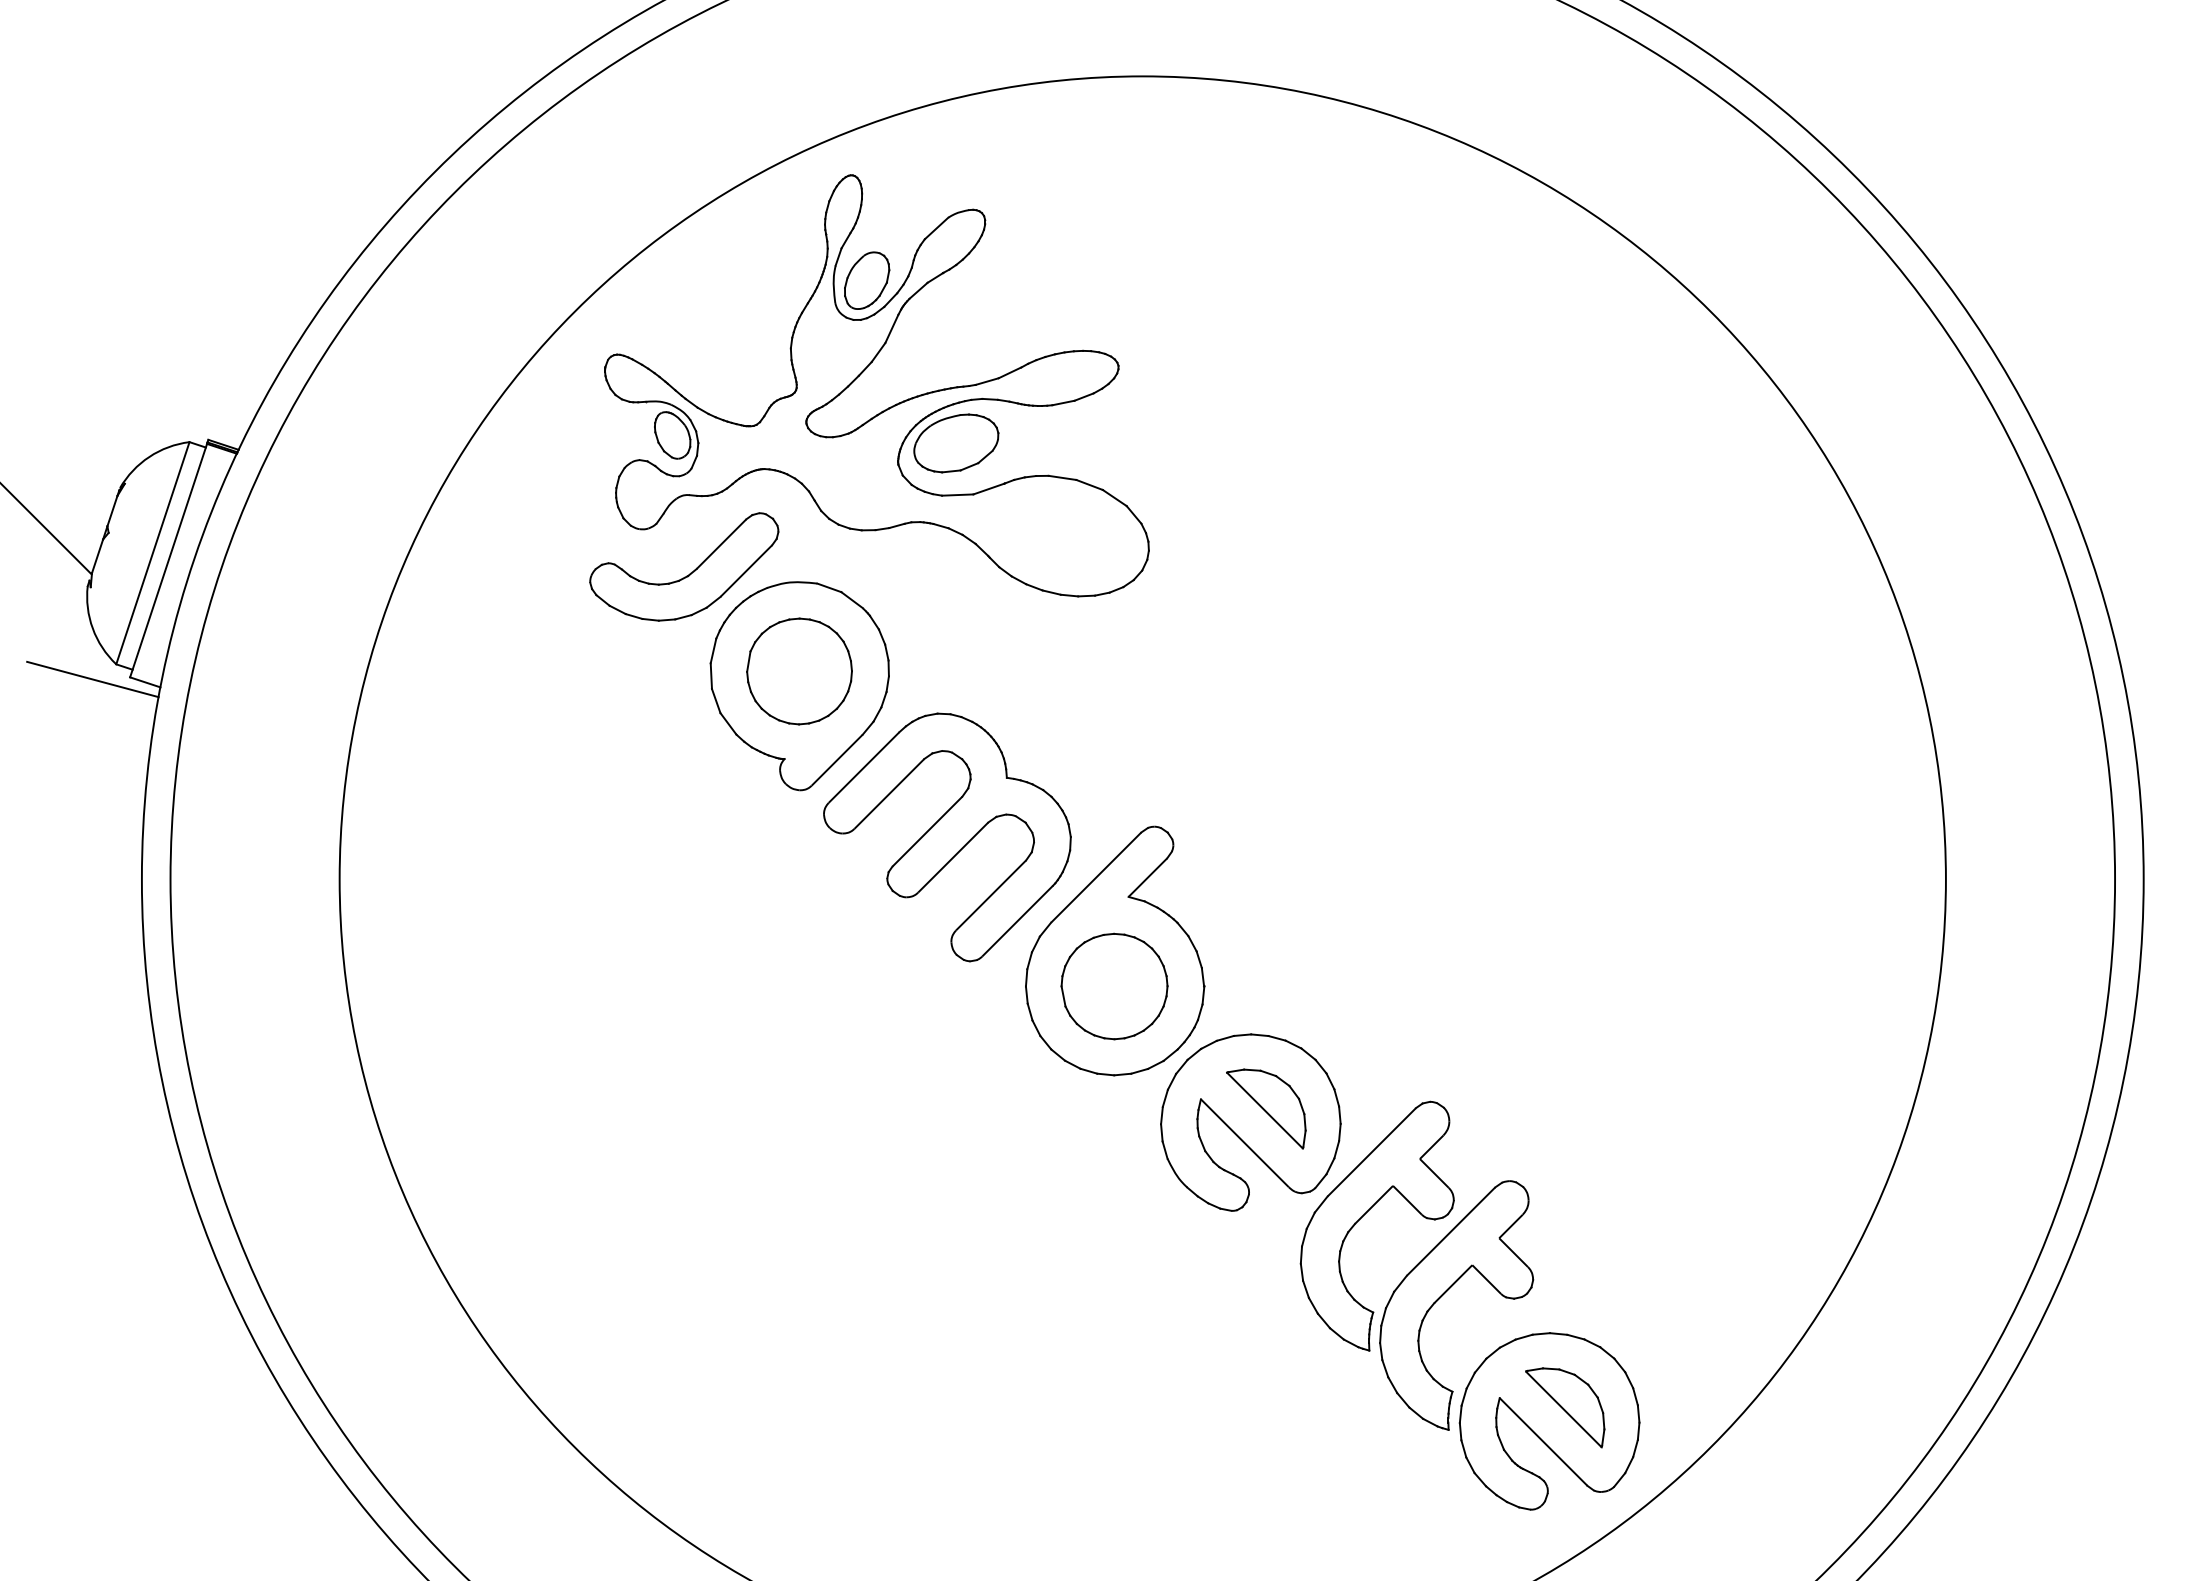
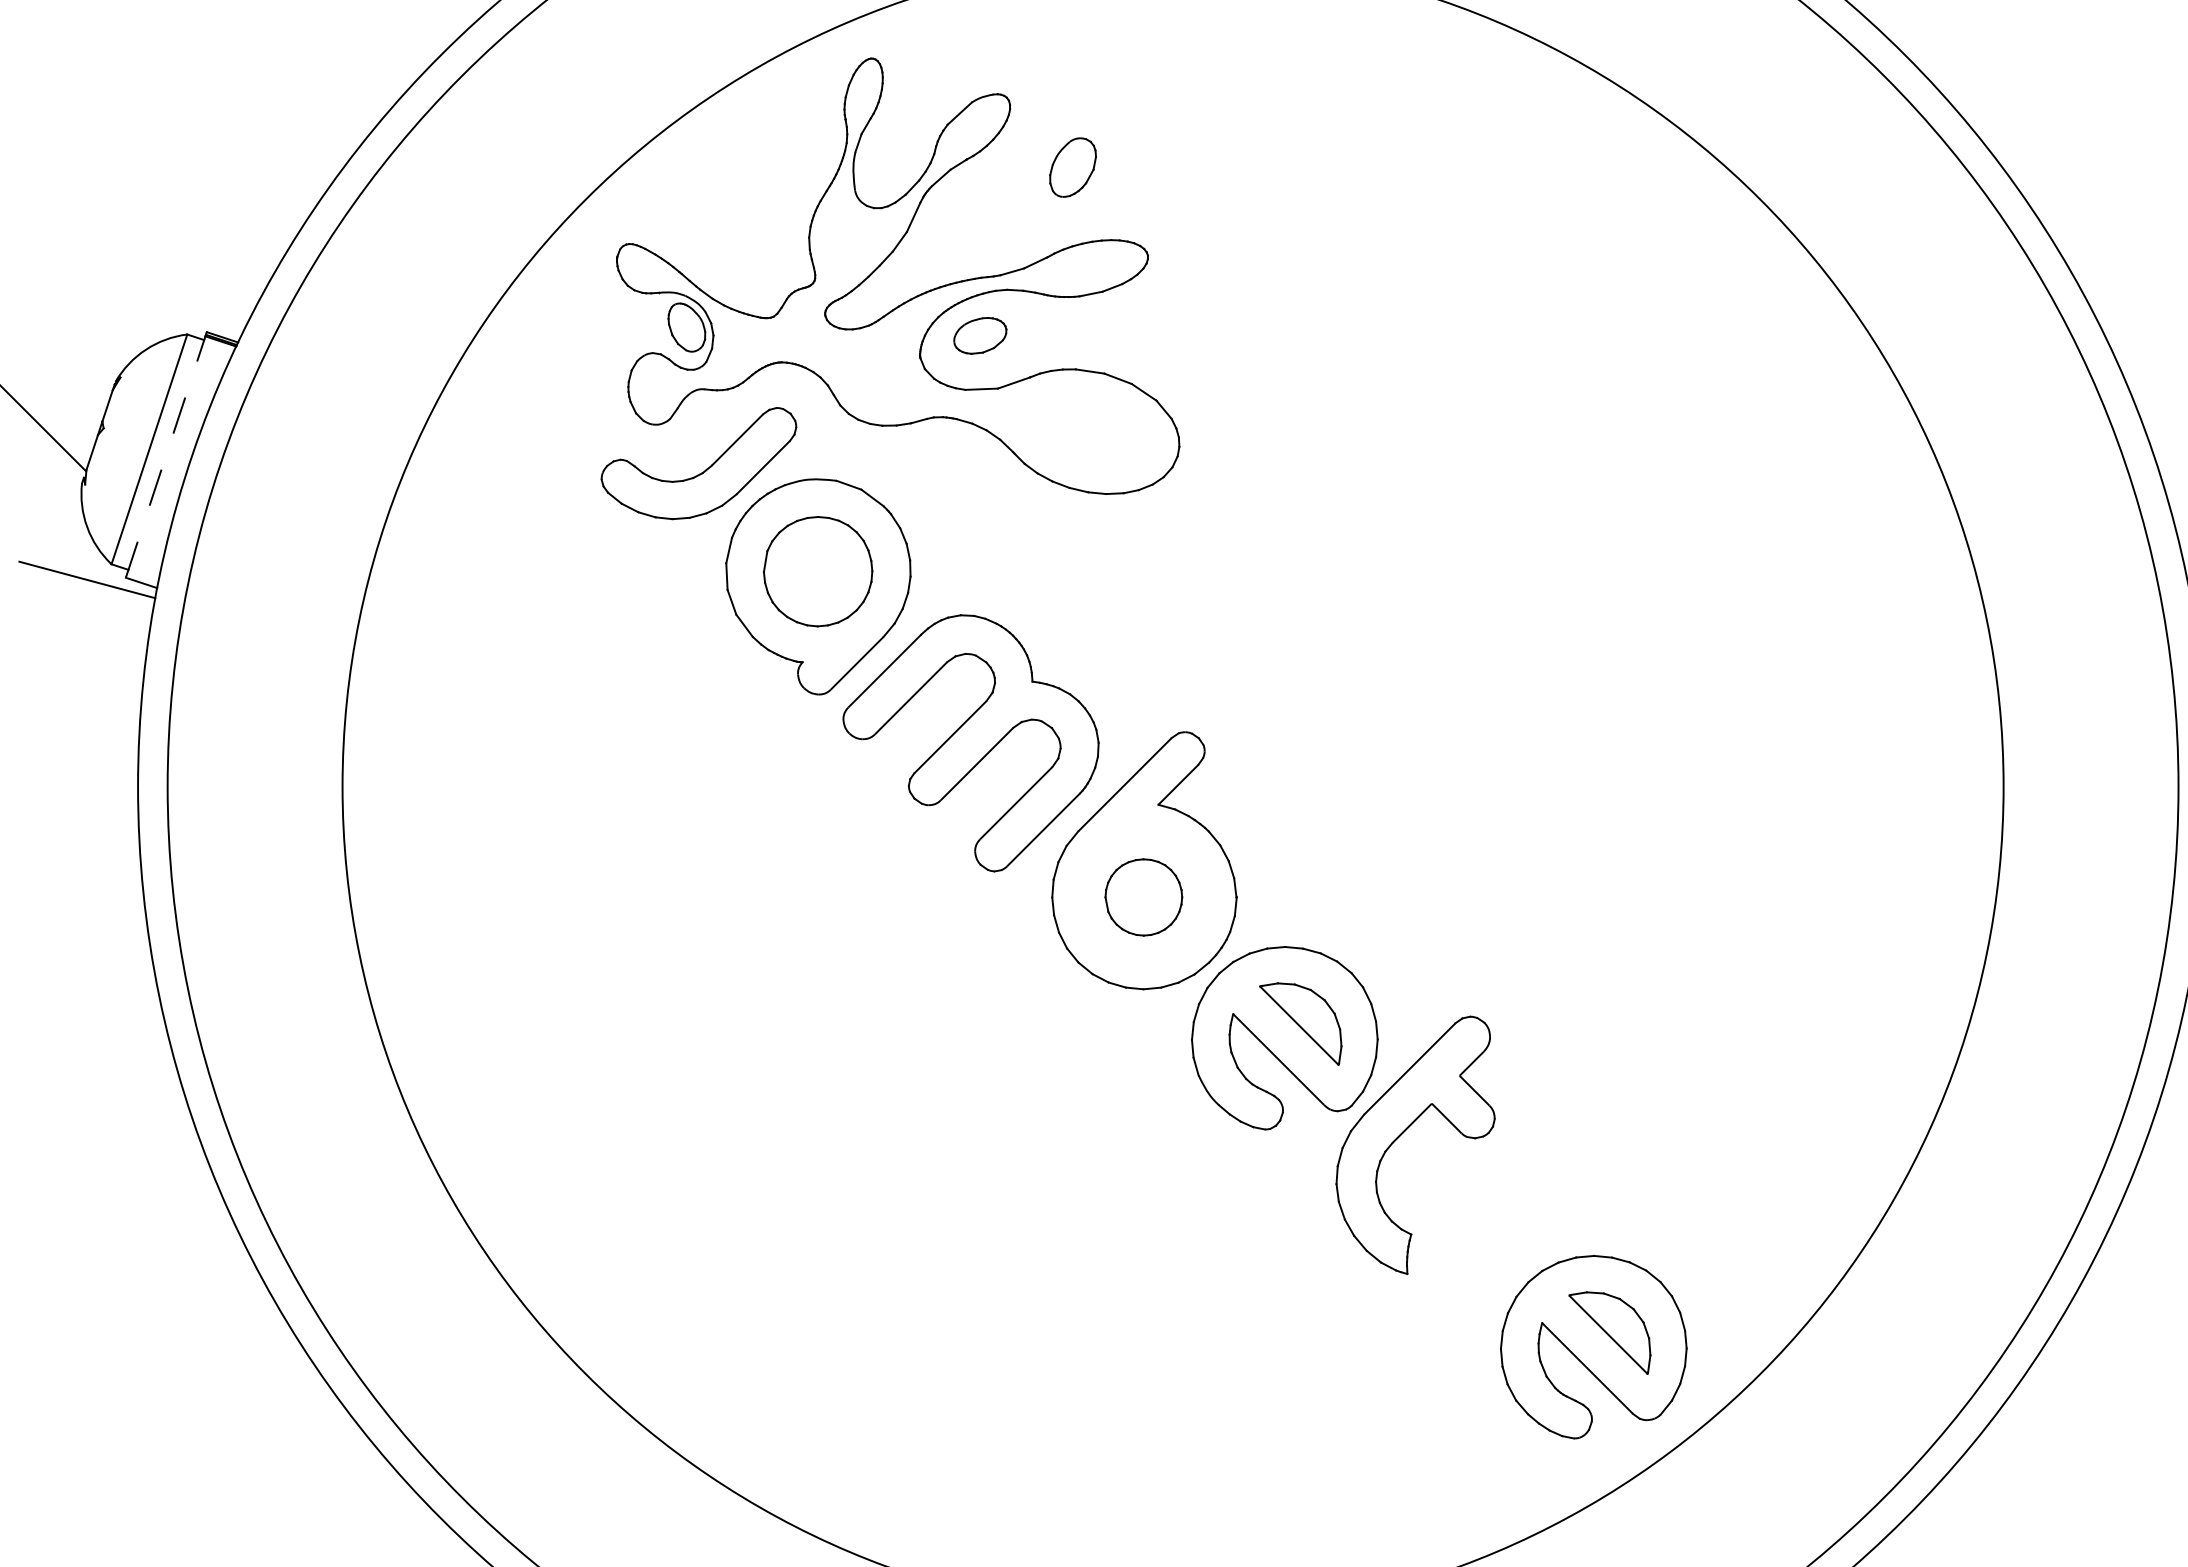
part: (867, 280) -> (1073, 167), moved
part: (956, 443) -> (980, 335), size x0.6
line: (168, 560) -> (165, 456), solid -> dashed
part: (1114, 986) -> (1143, 897), size x0.7
part: (1445, 1293) -> (1486, 1214), removed

